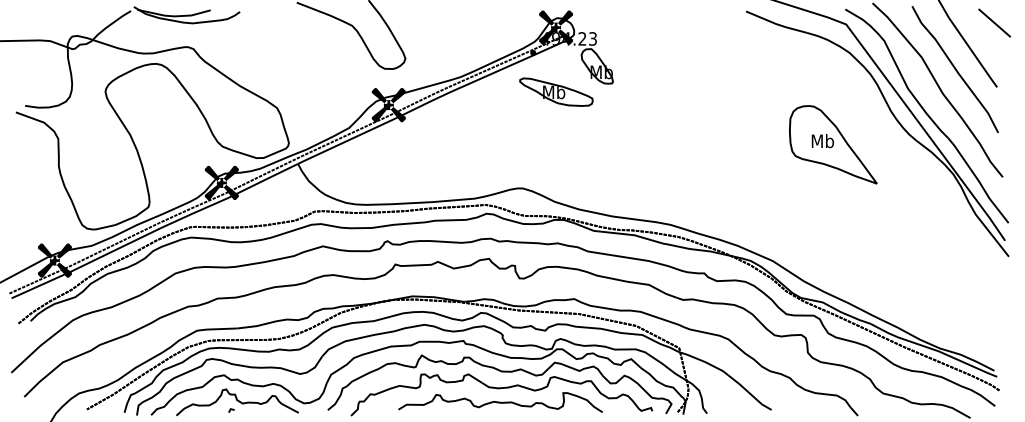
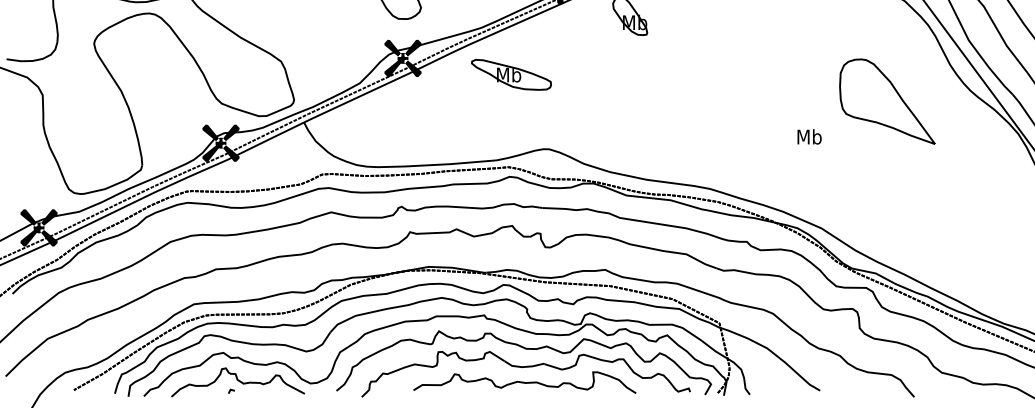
part: (556, 91) -> (511, 74), moved
text: (822, 141) -> (809, 137), moved

